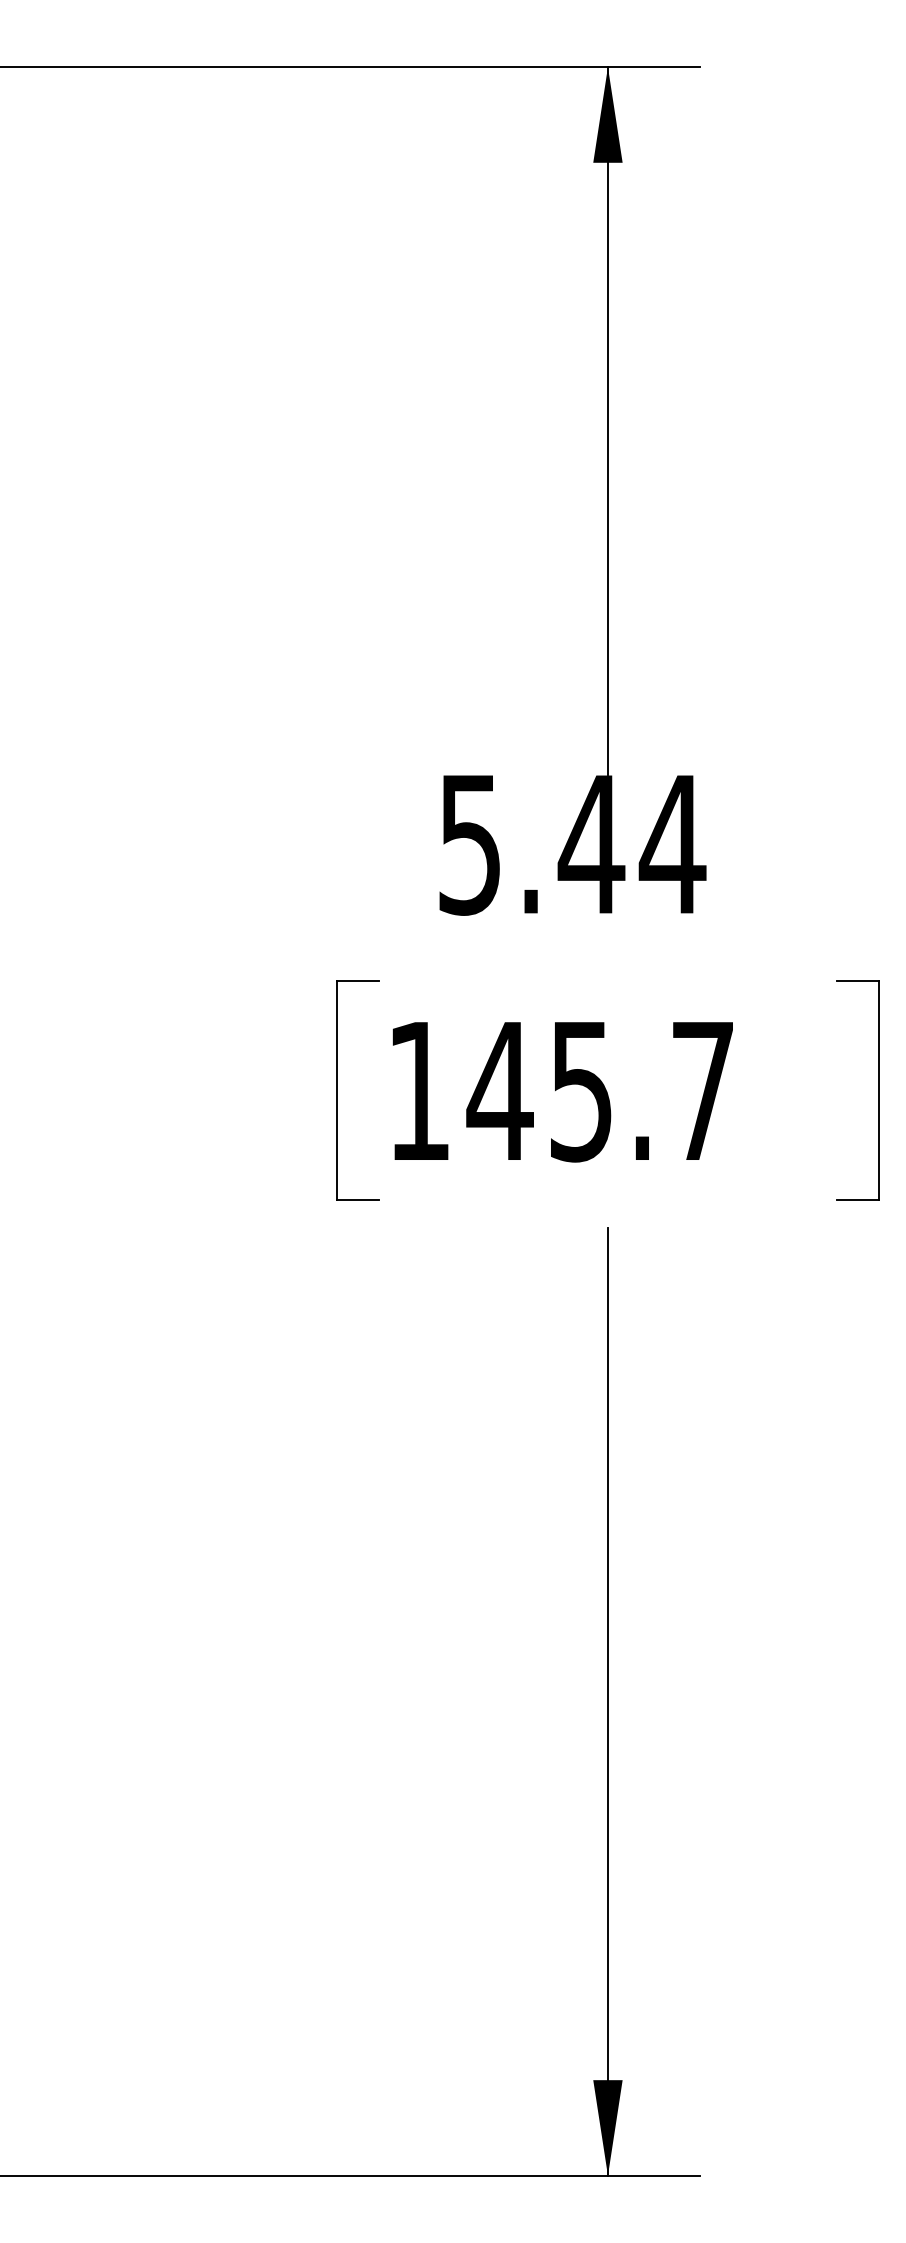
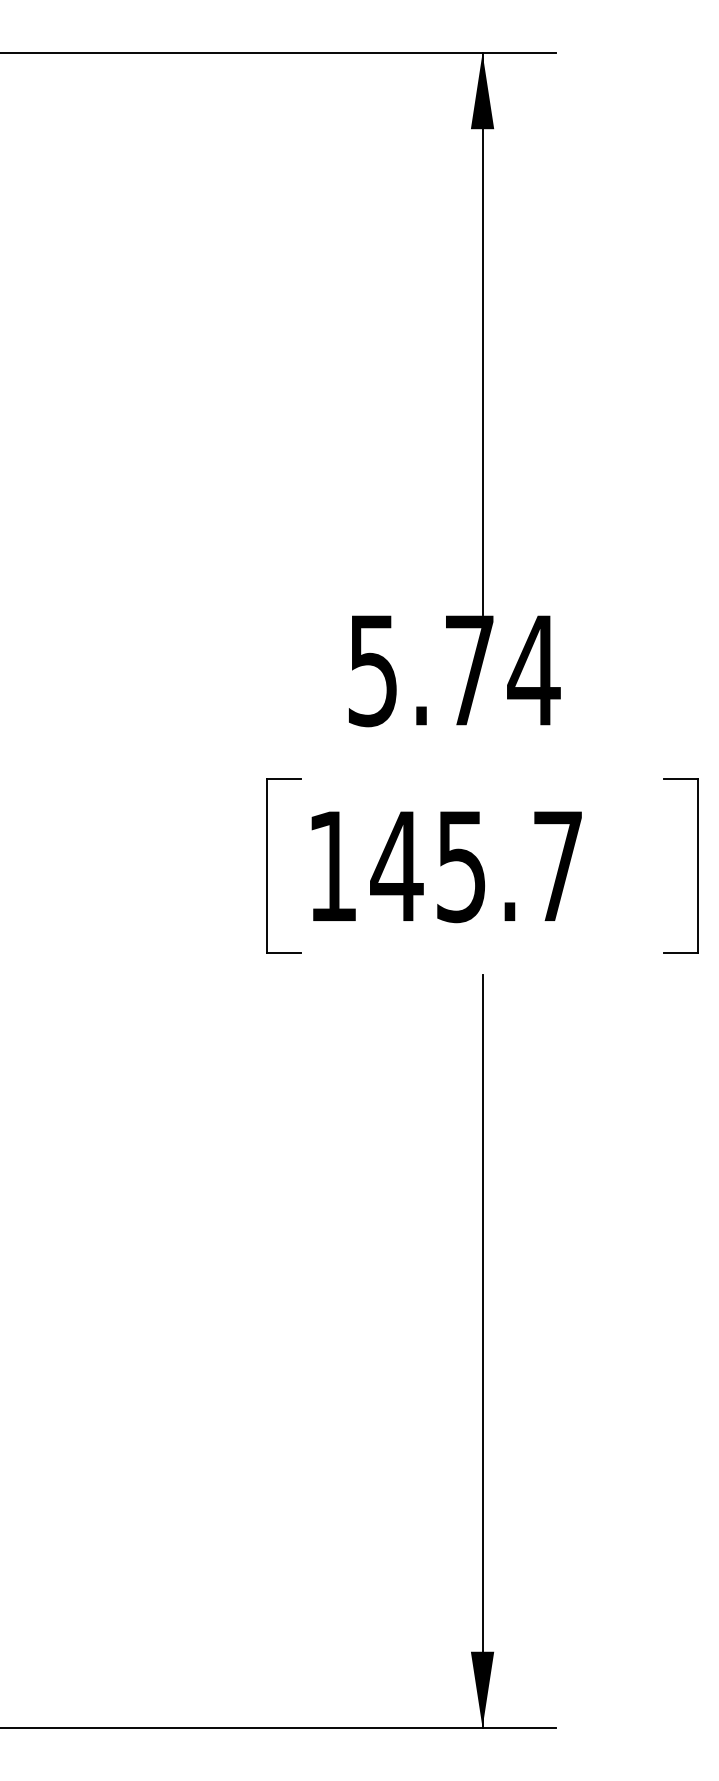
text: (591, 844) -> (469, 670), 5.44 -> 5.74

